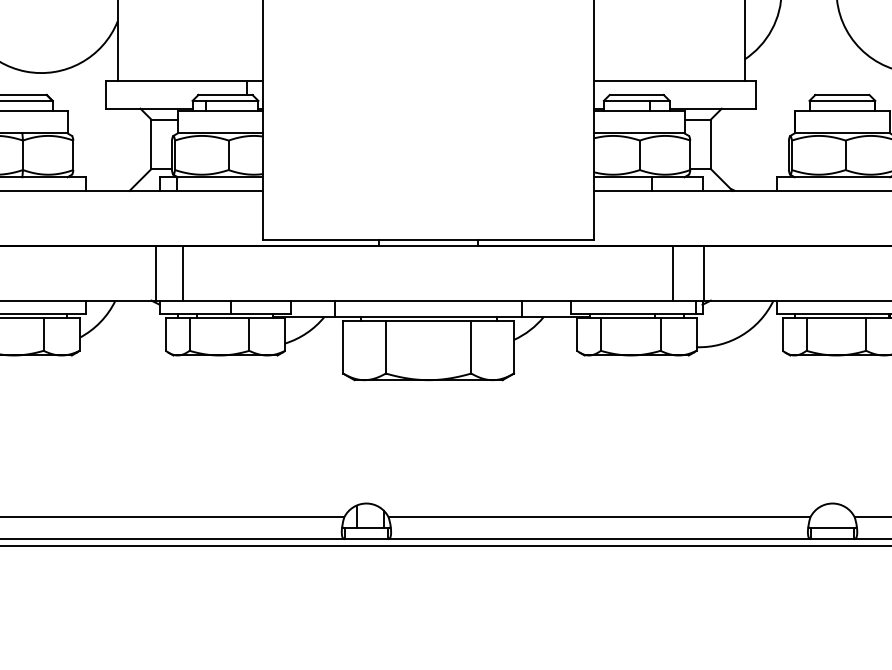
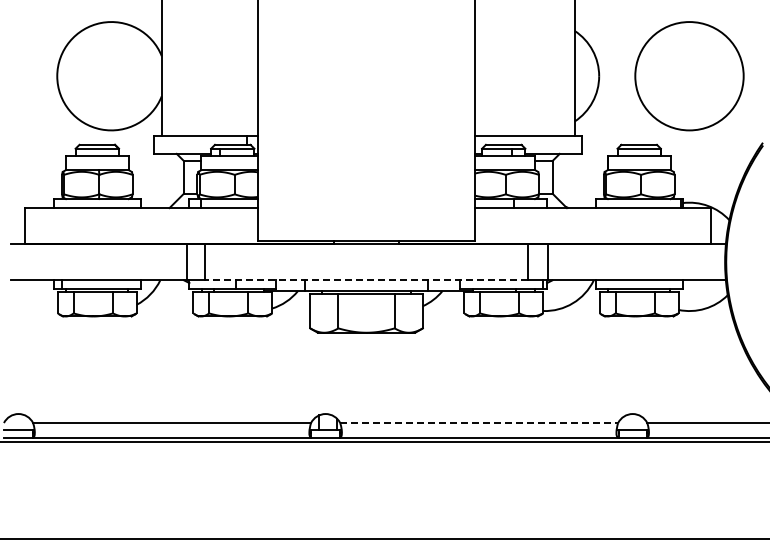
line: (426, 300) -> (365, 280), solid -> dashed
line: (600, 517) -> (479, 423), solid -> dashed

